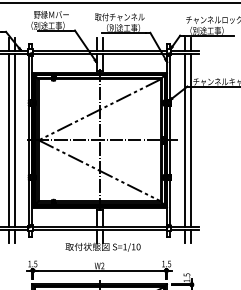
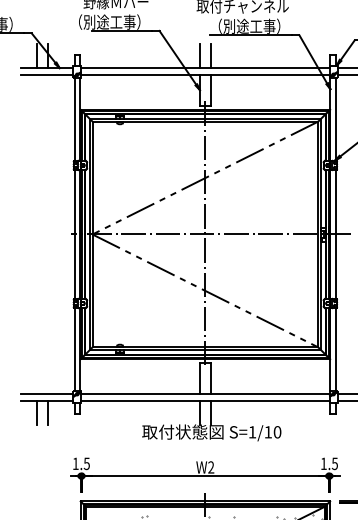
line: (8, 140) -> (36, 234), removed
line: (14, 140) -> (47, 234), removed

